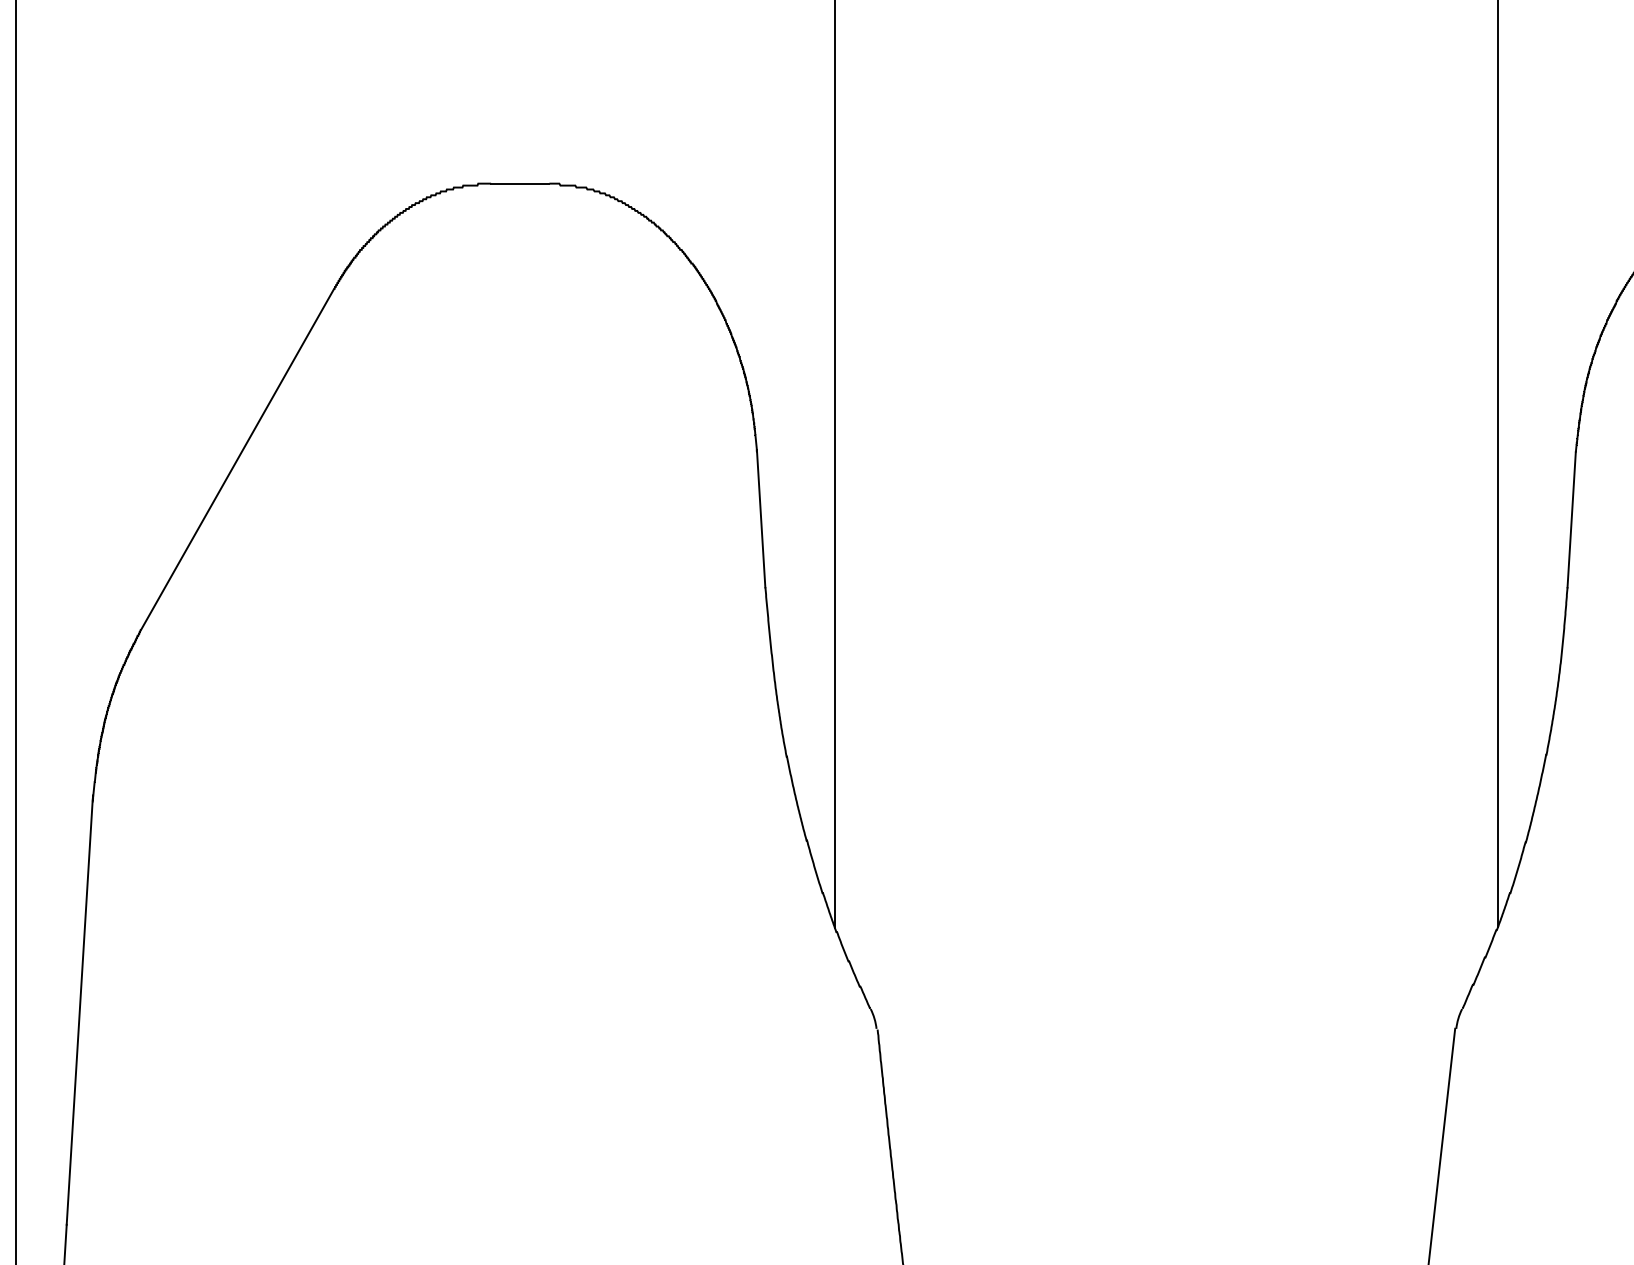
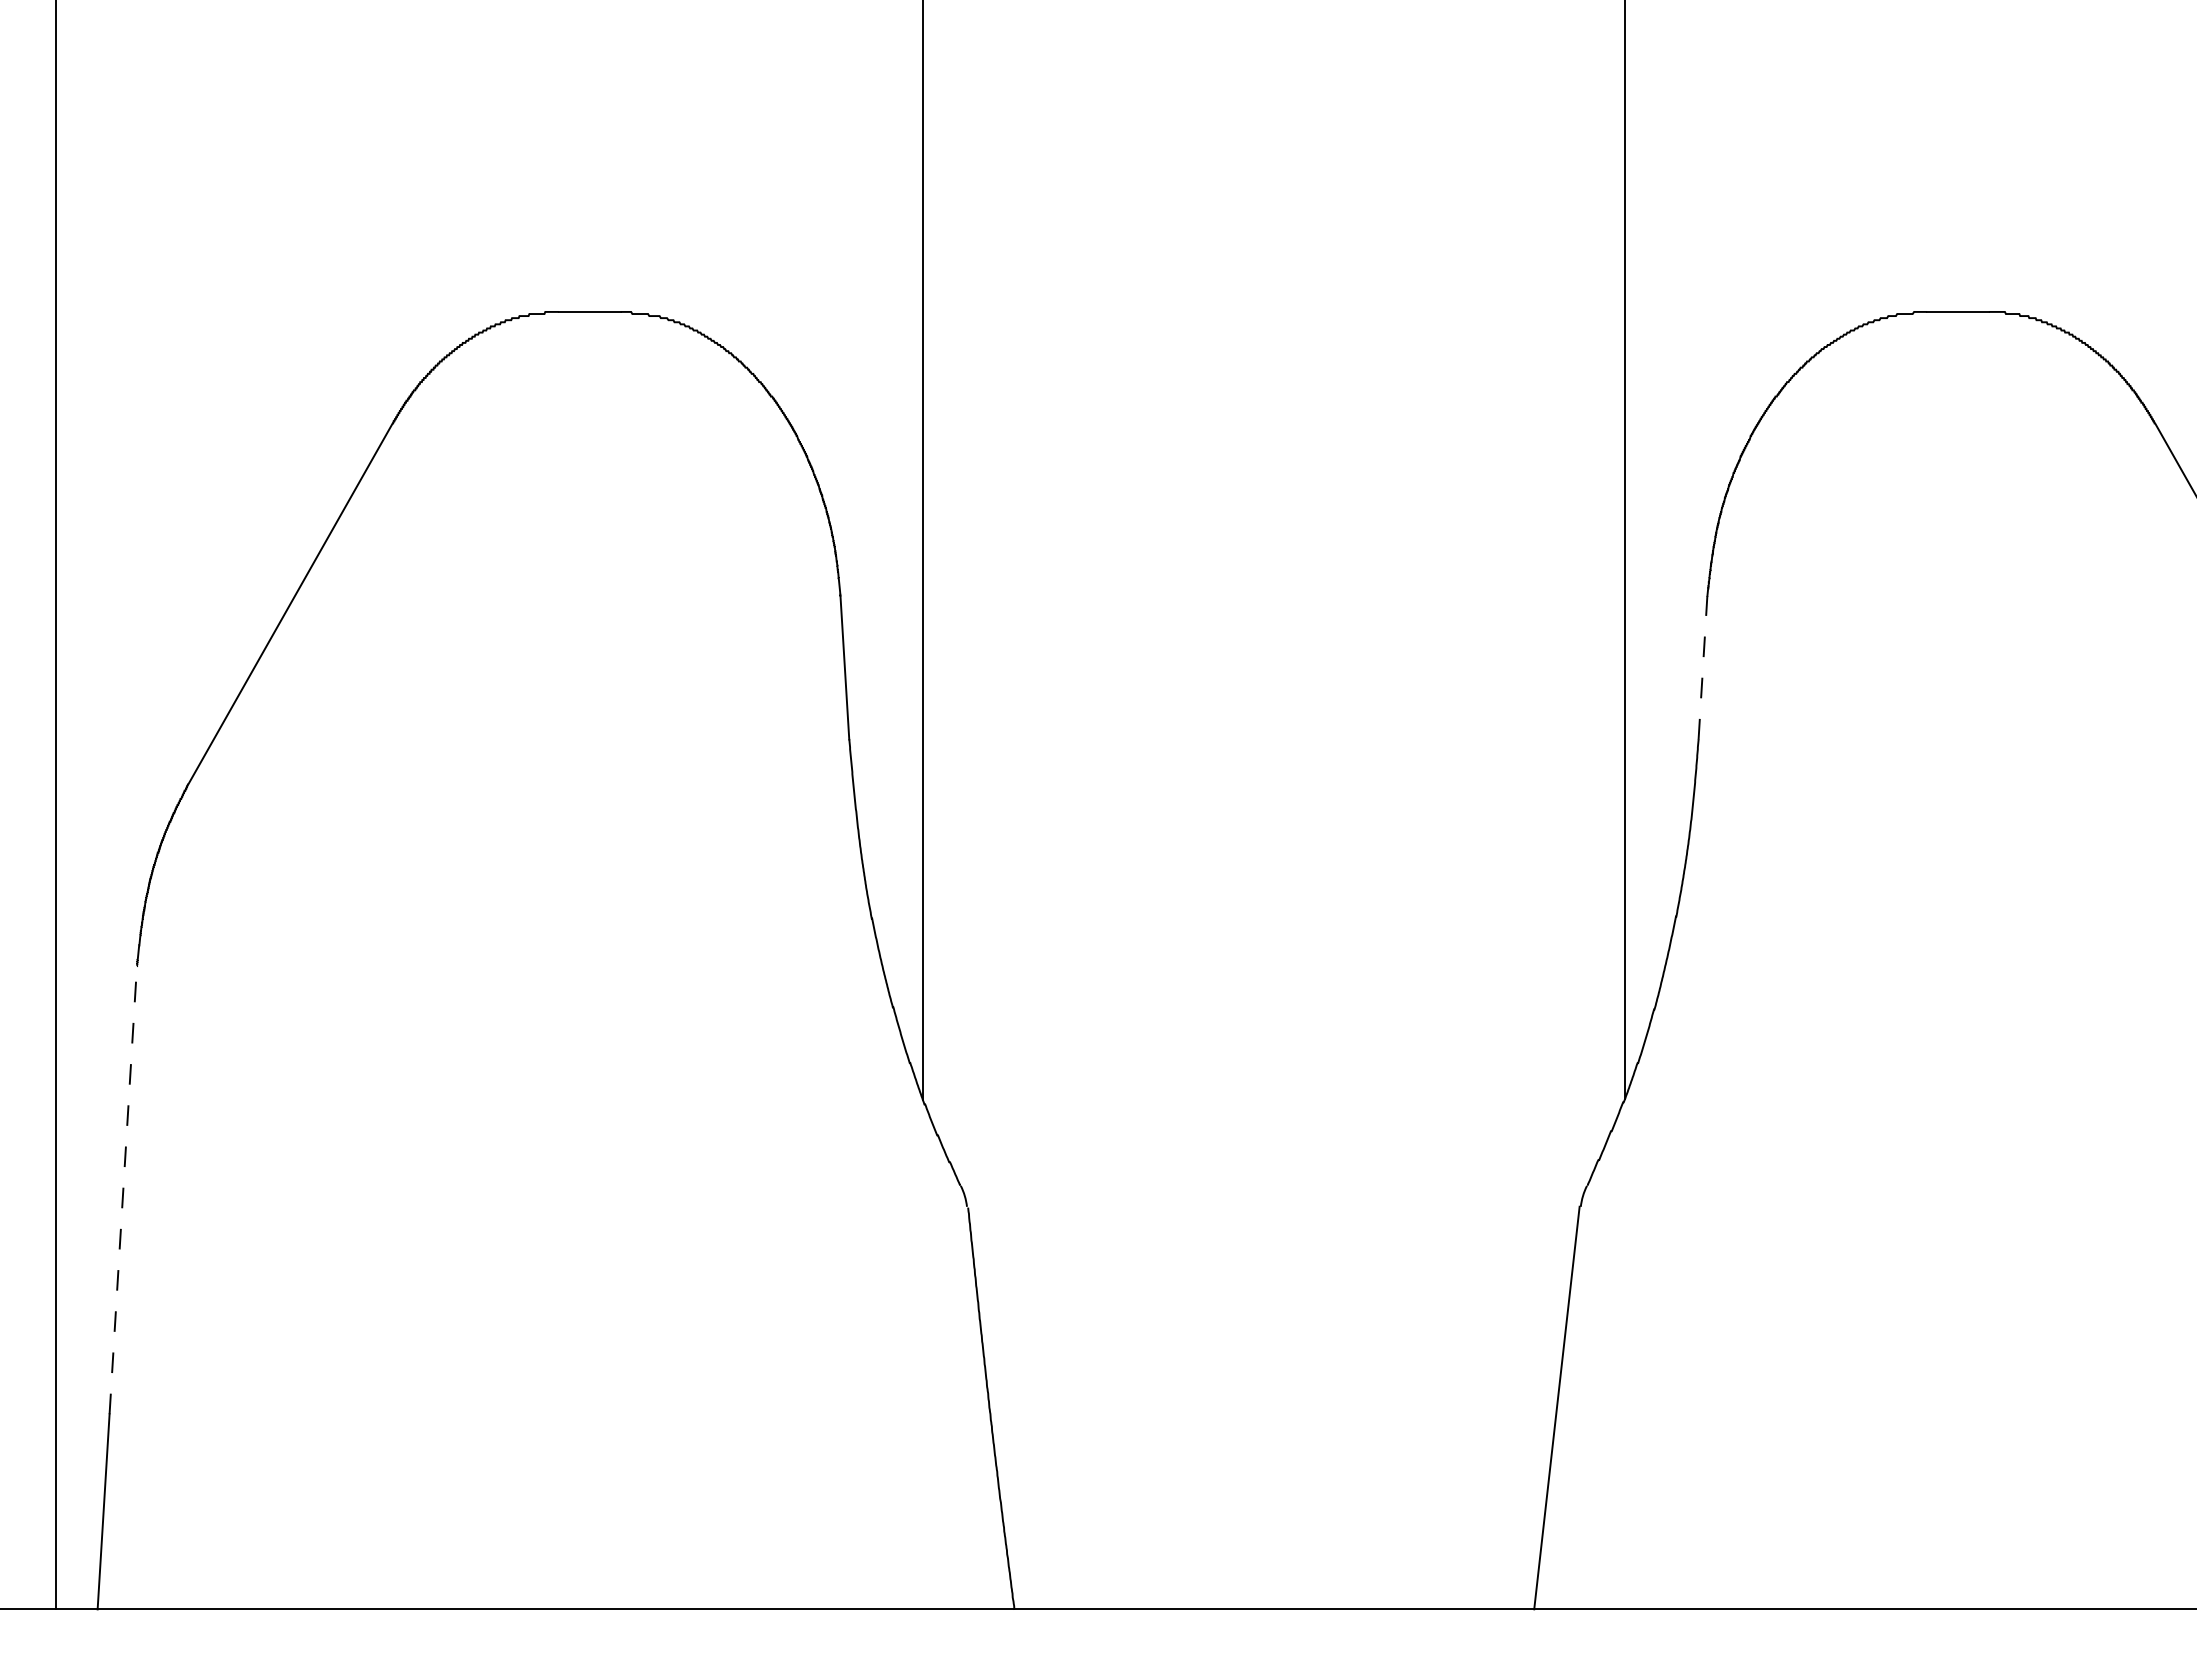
line: (1571, 519) -> (1702, 667), solid -> dashed
line: (79, 1013) -> (123, 1190), solid -> dashed

